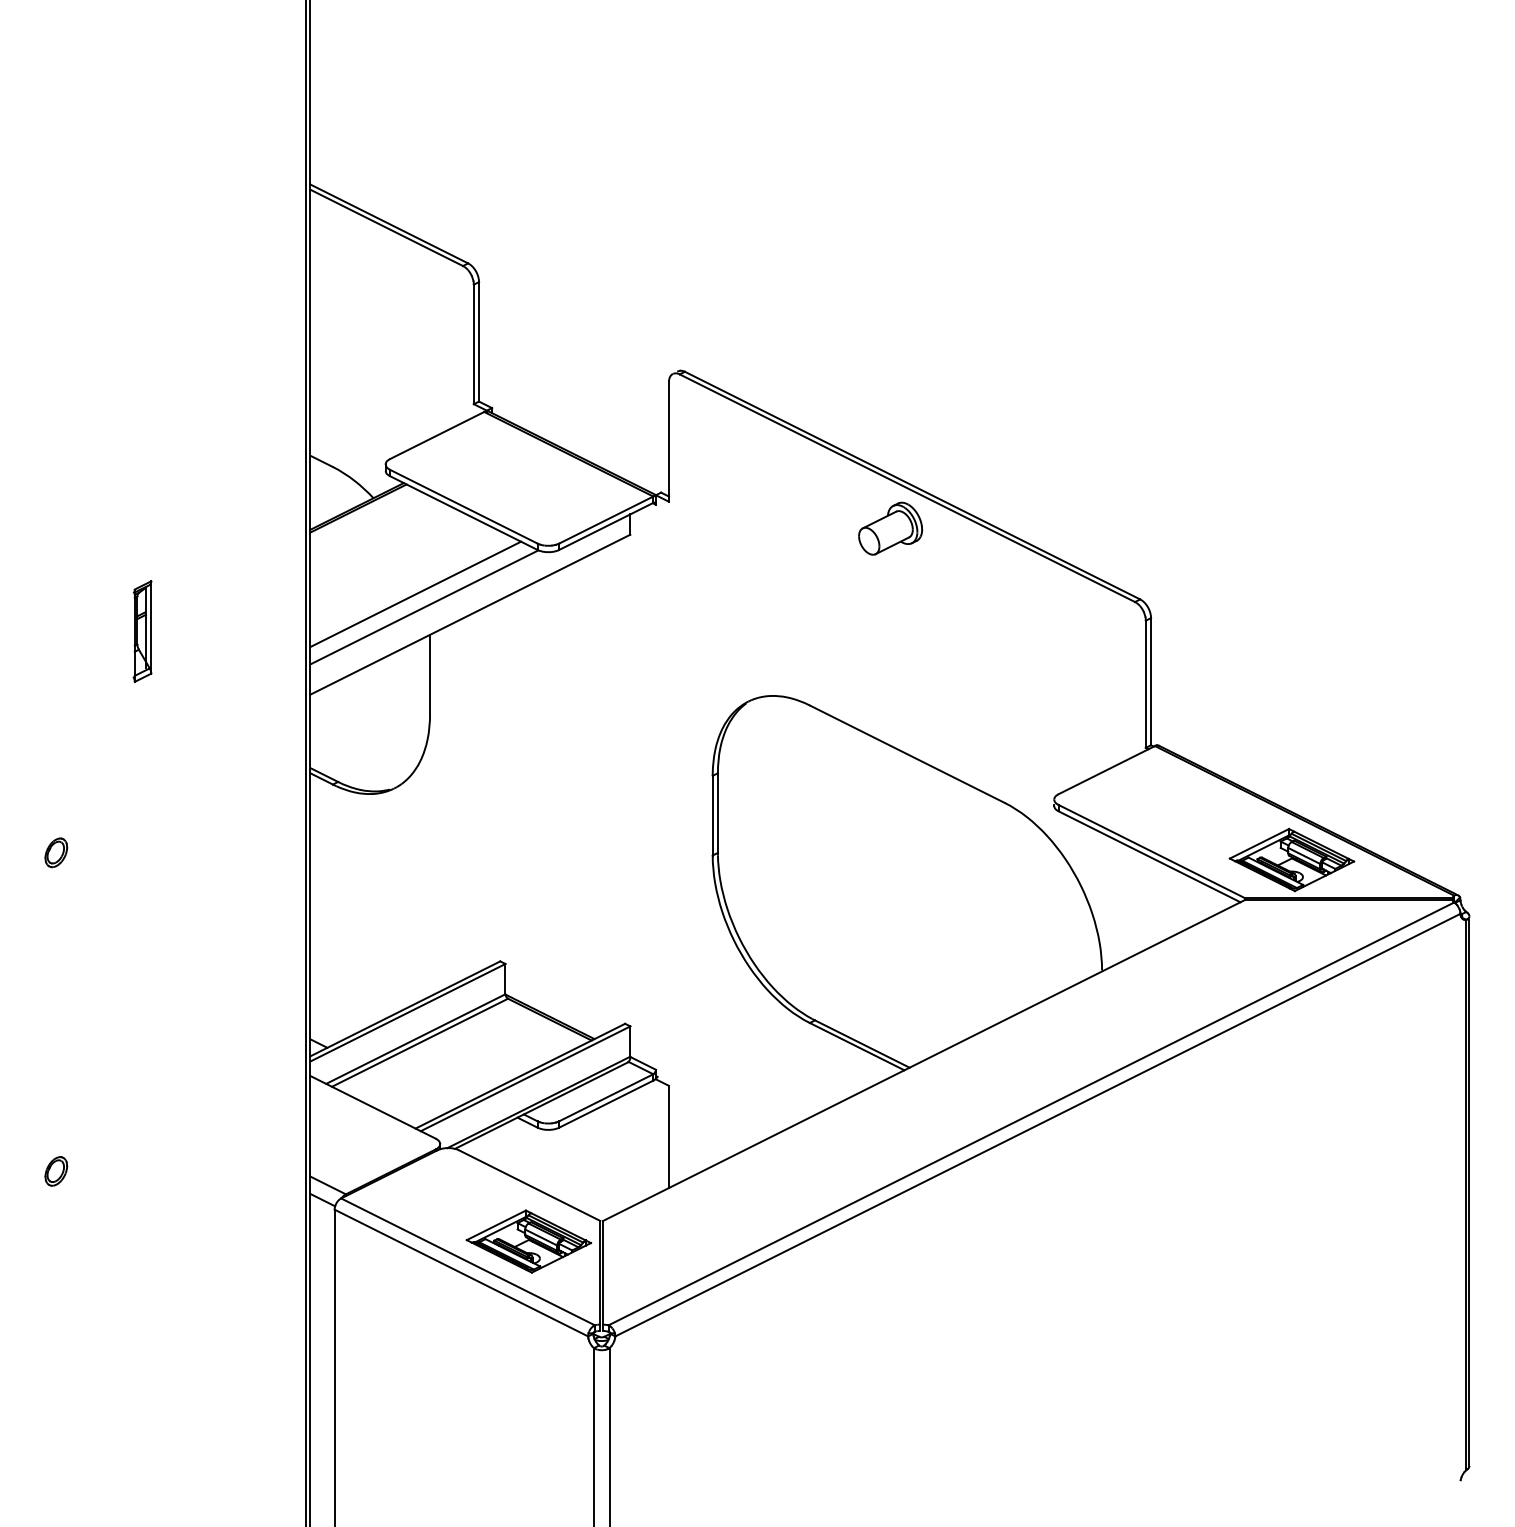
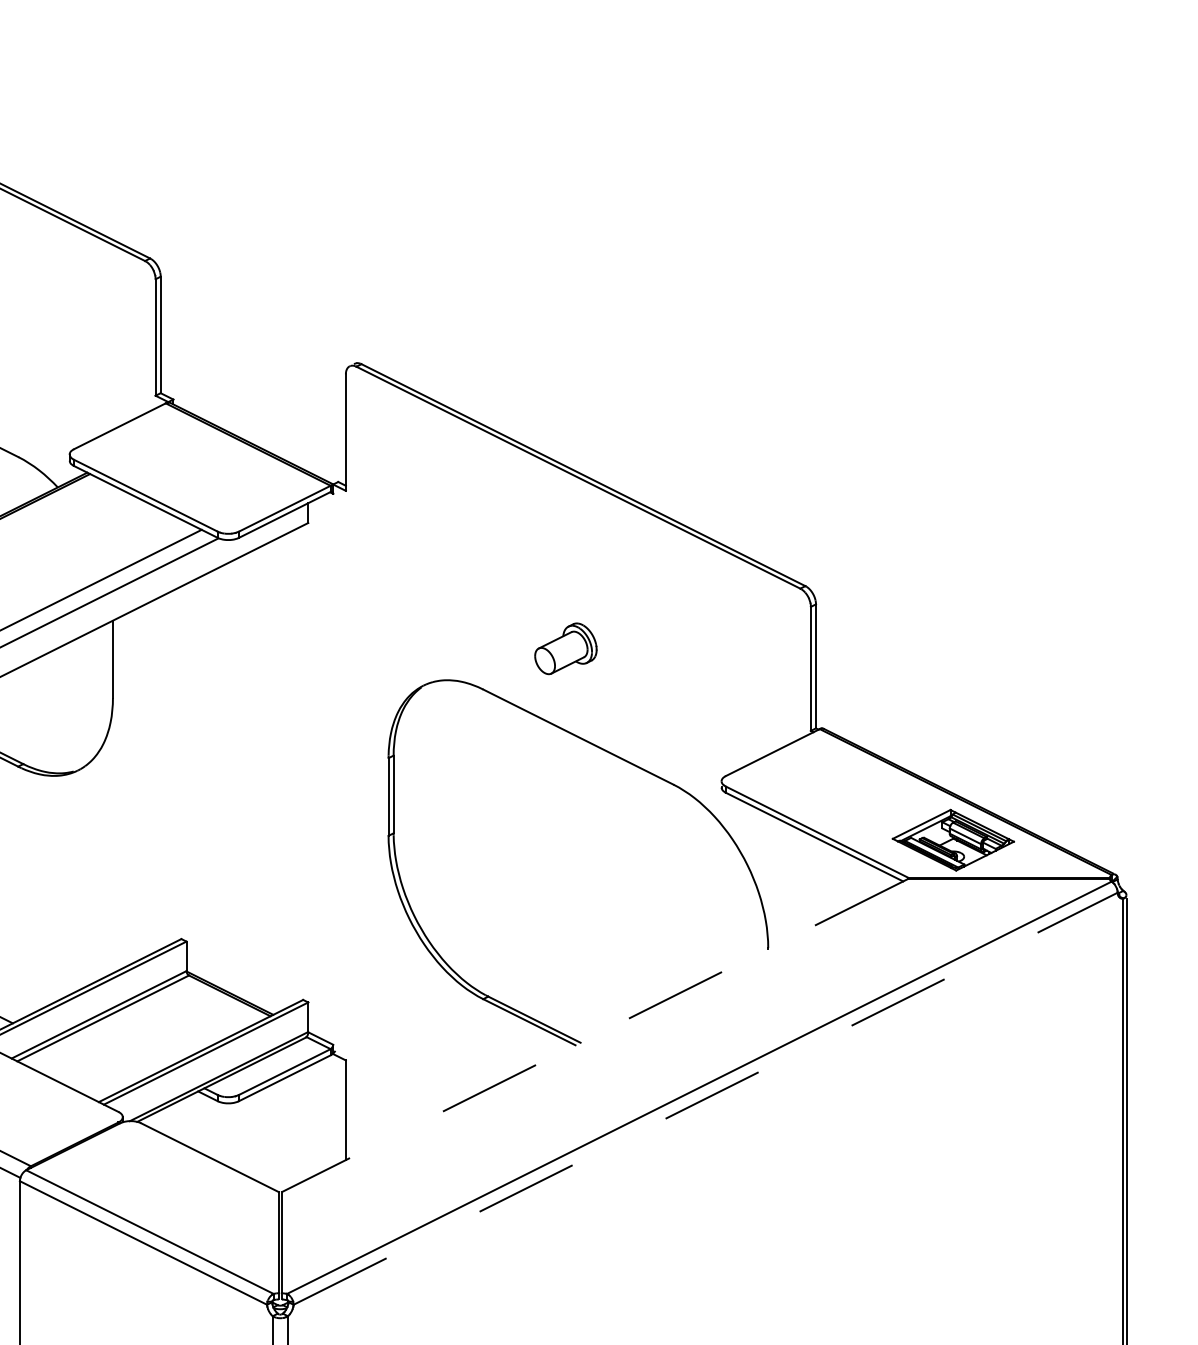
part: (890, 528) -> (565, 648), moved
line: (924, 1060) -> (595, 1035), solid -> dashed
line: (1038, 1124) -> (706, 1098), solid -> dashed
part: (528, 1241) -> (208, 1212), removed

